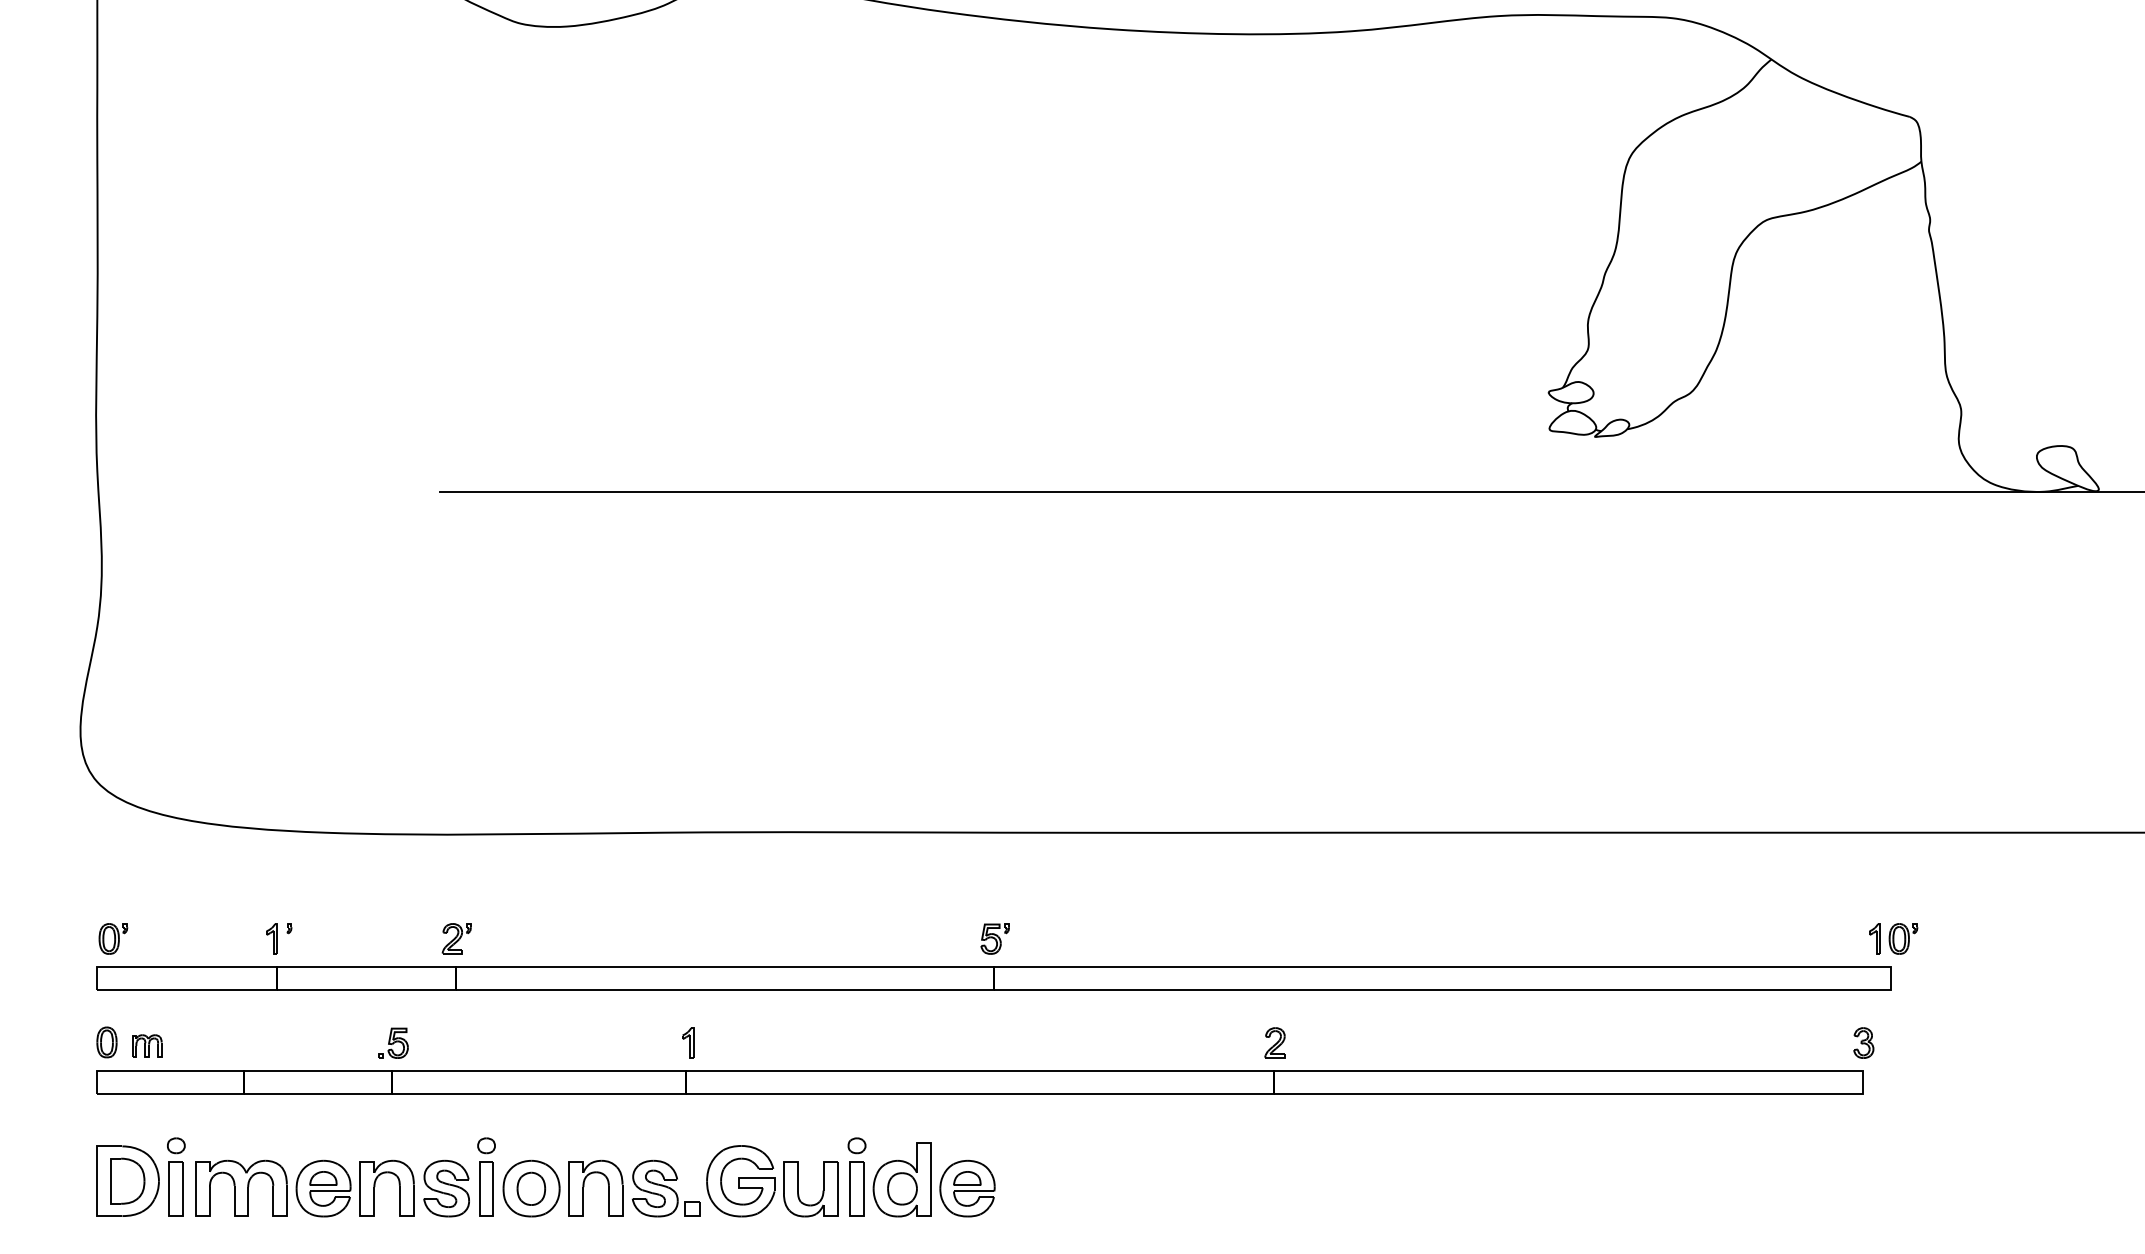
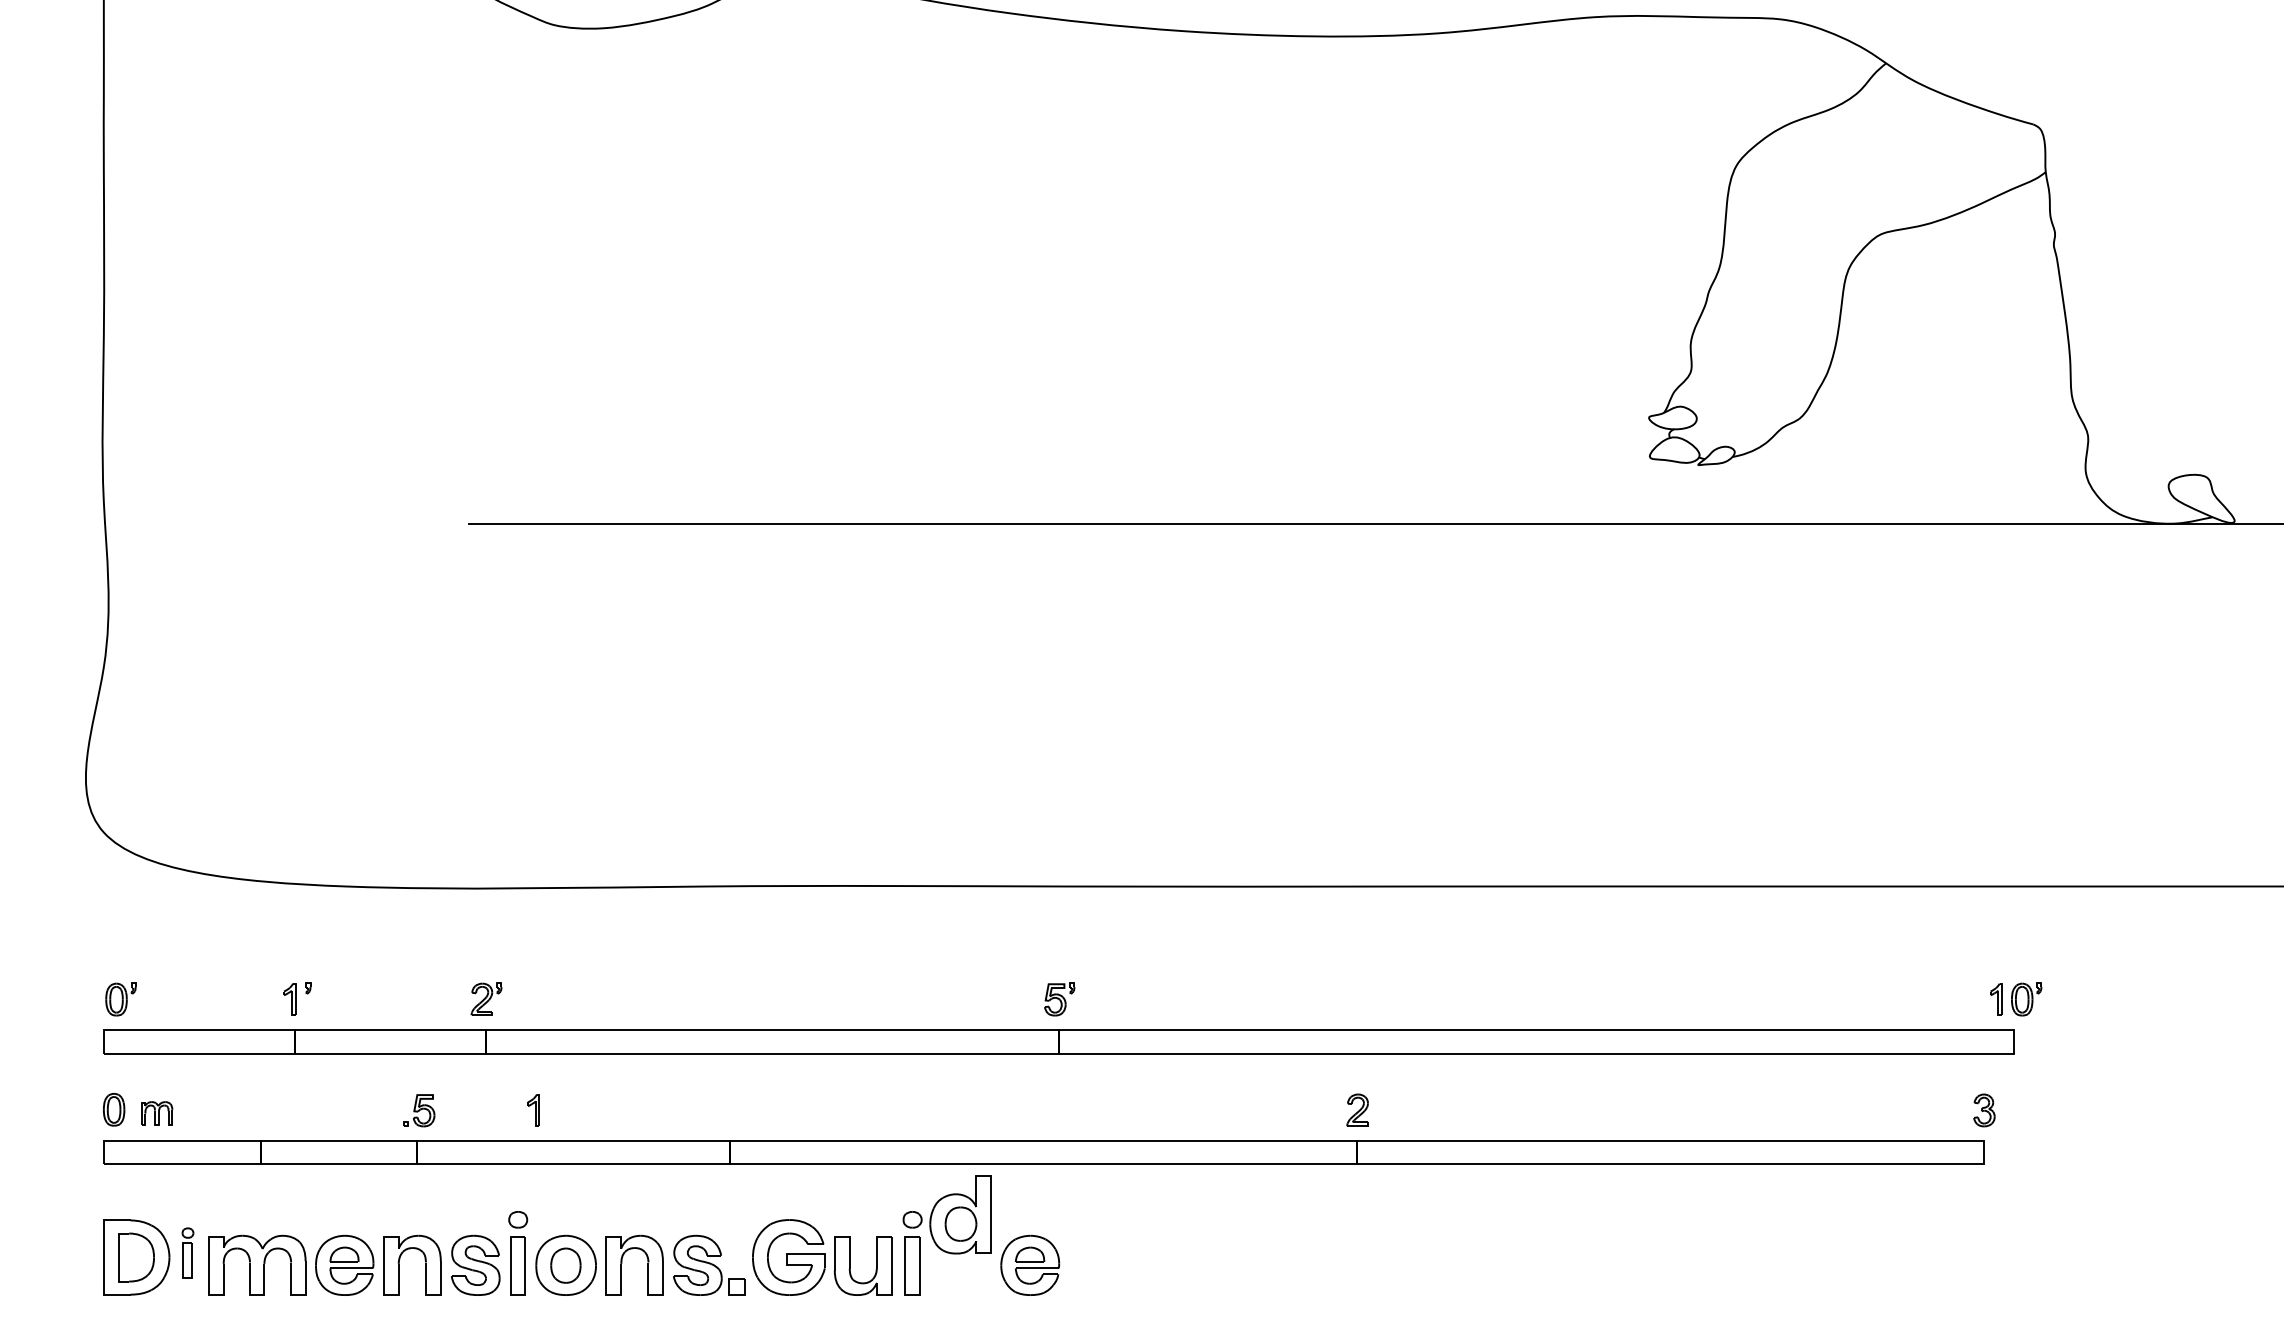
part: (688, 1042) -> (534, 1109), moved
part: (176, 1176) -> (188, 1252), size x0.6
part: (901, 1179) -> (959, 1214), moved

